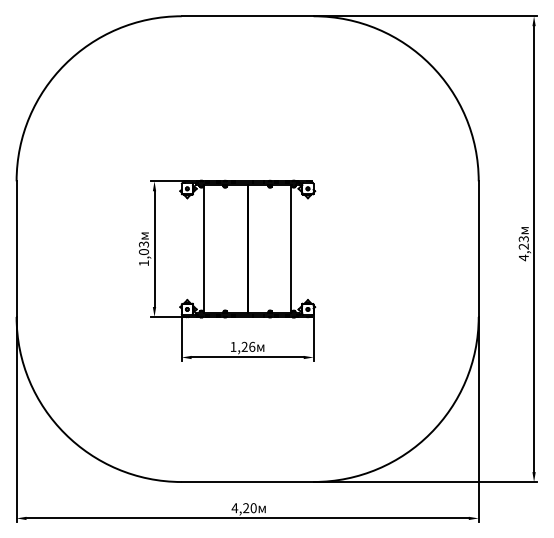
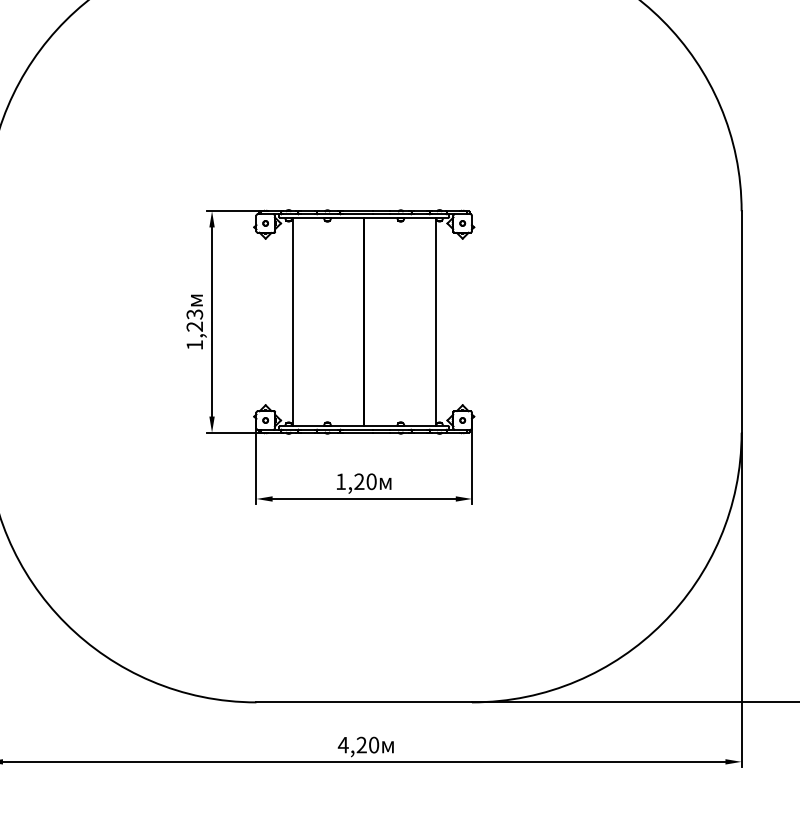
text: (143, 252) -> (194, 327), 1,03 -> 1,23
text: (252, 346) -> (372, 481), 1,26 -> 1,20

